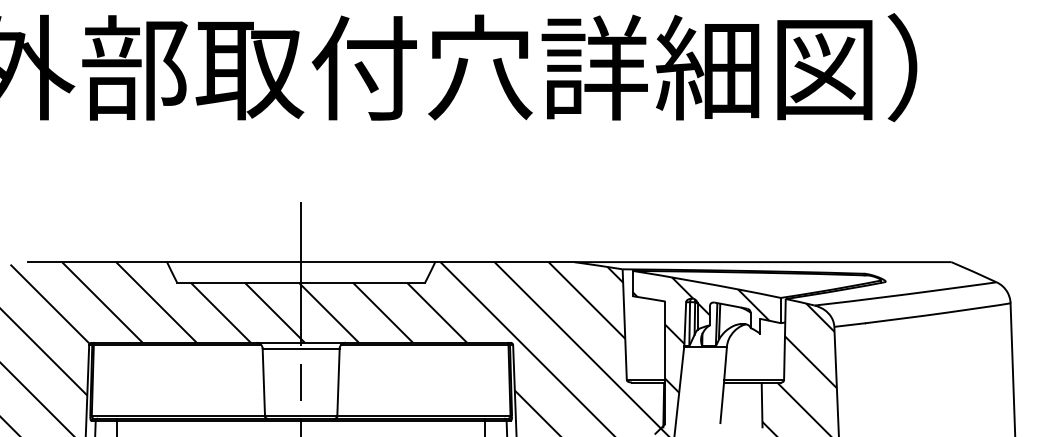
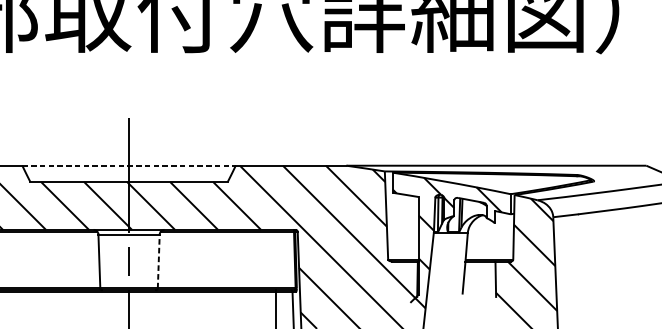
line: (301, 262) -> (129, 166), solid -> dashed
line: (338, 382) -> (158, 261), solid -> dashed

